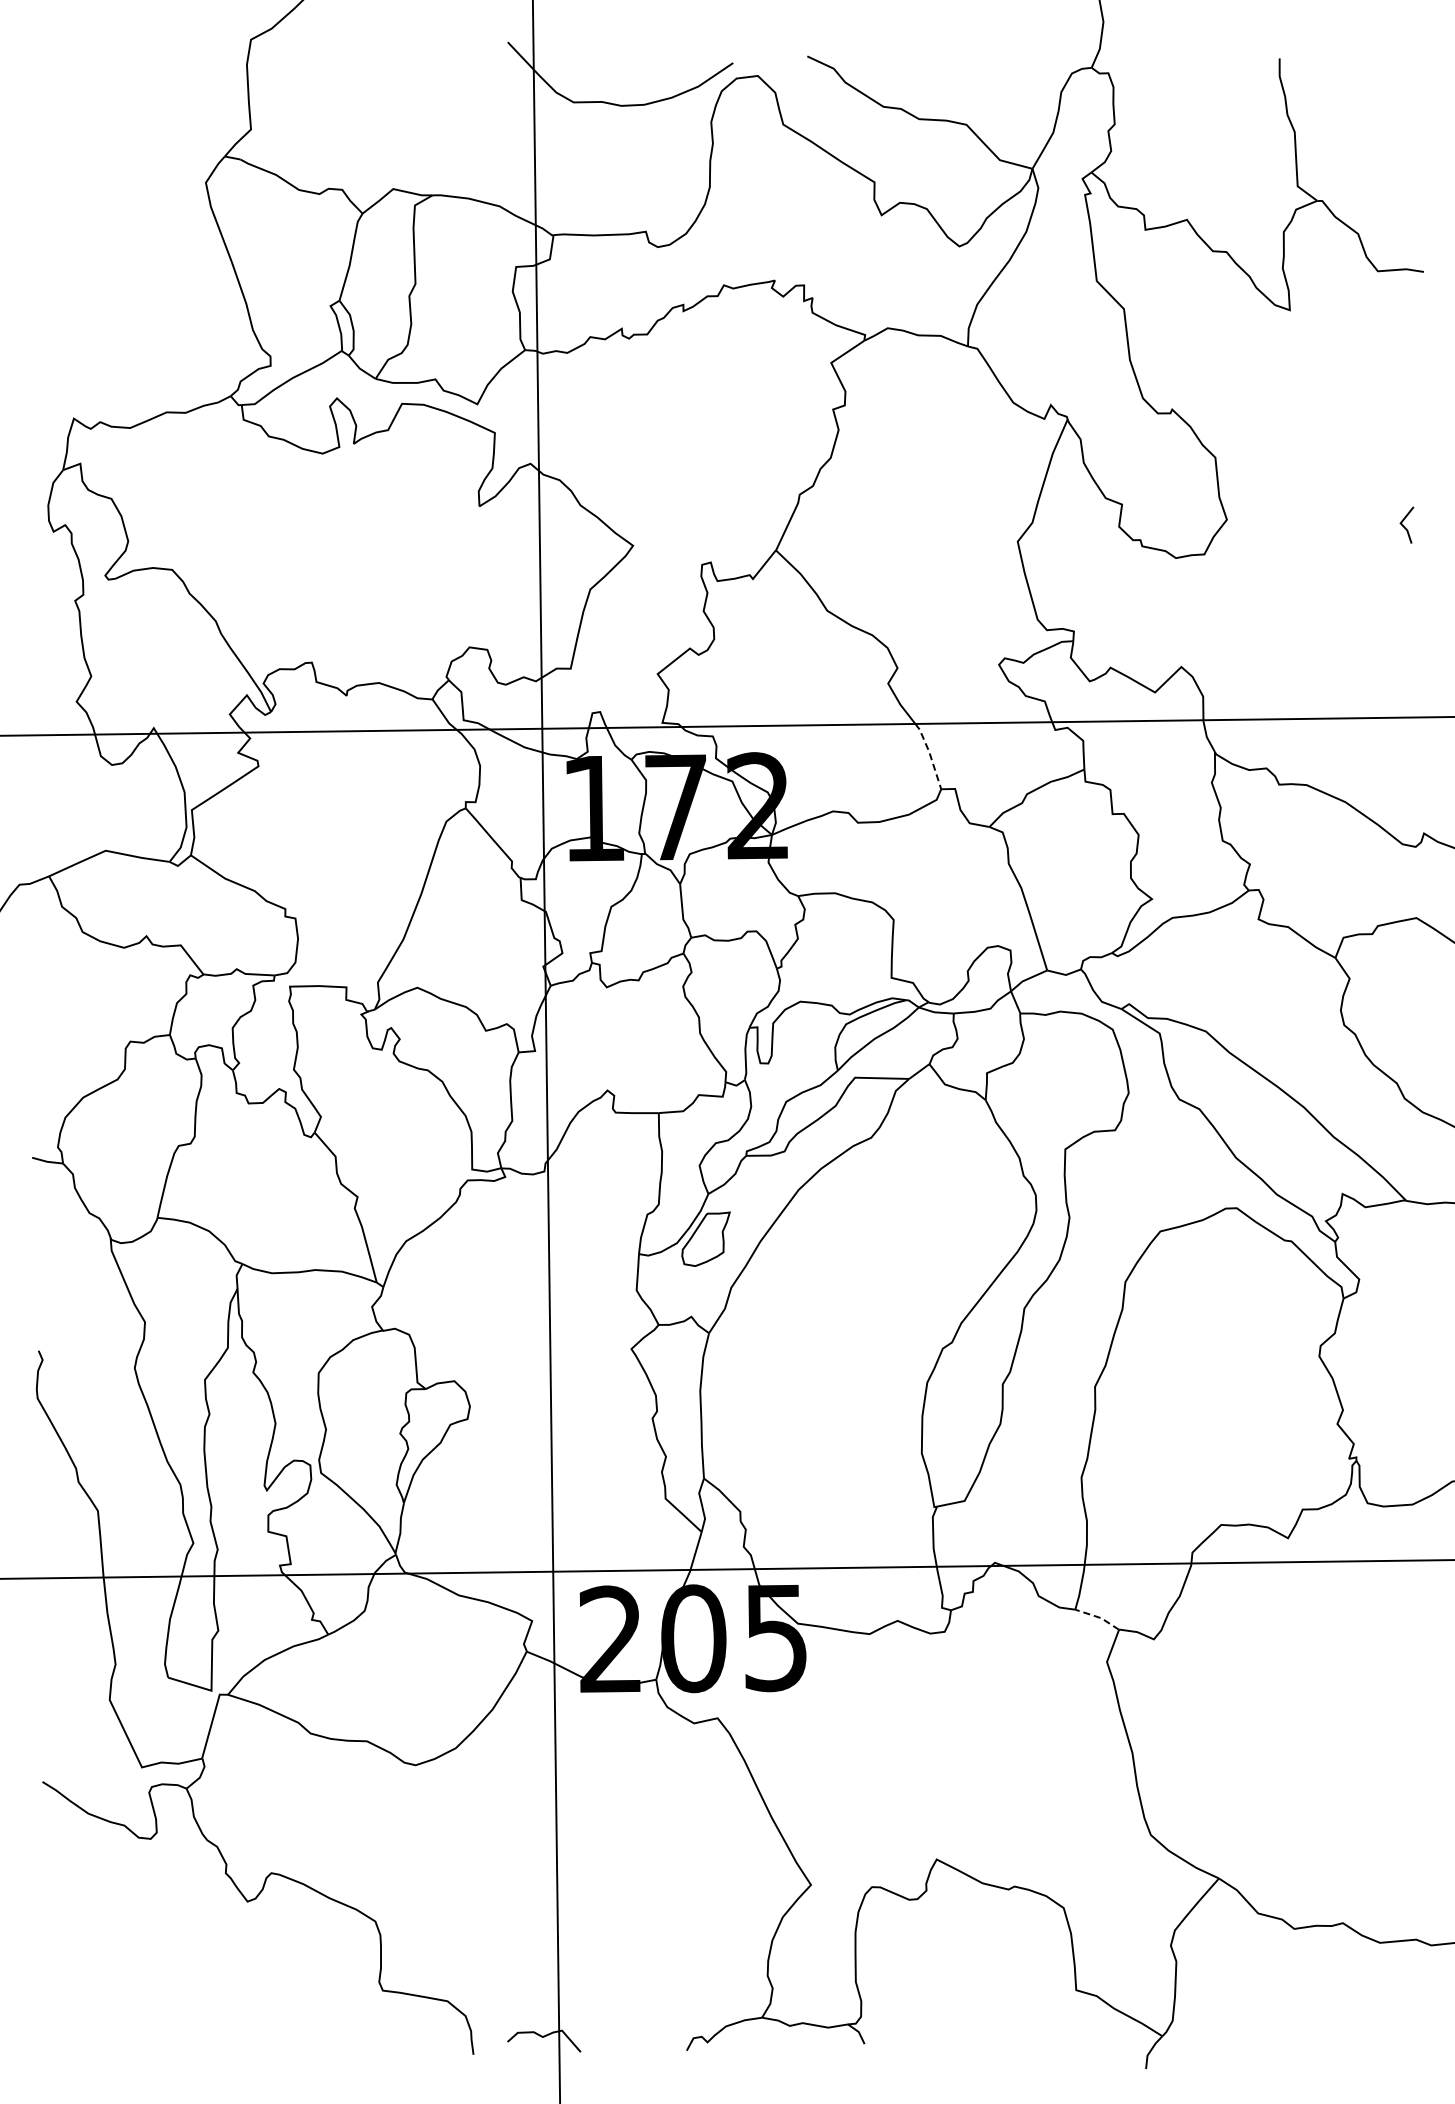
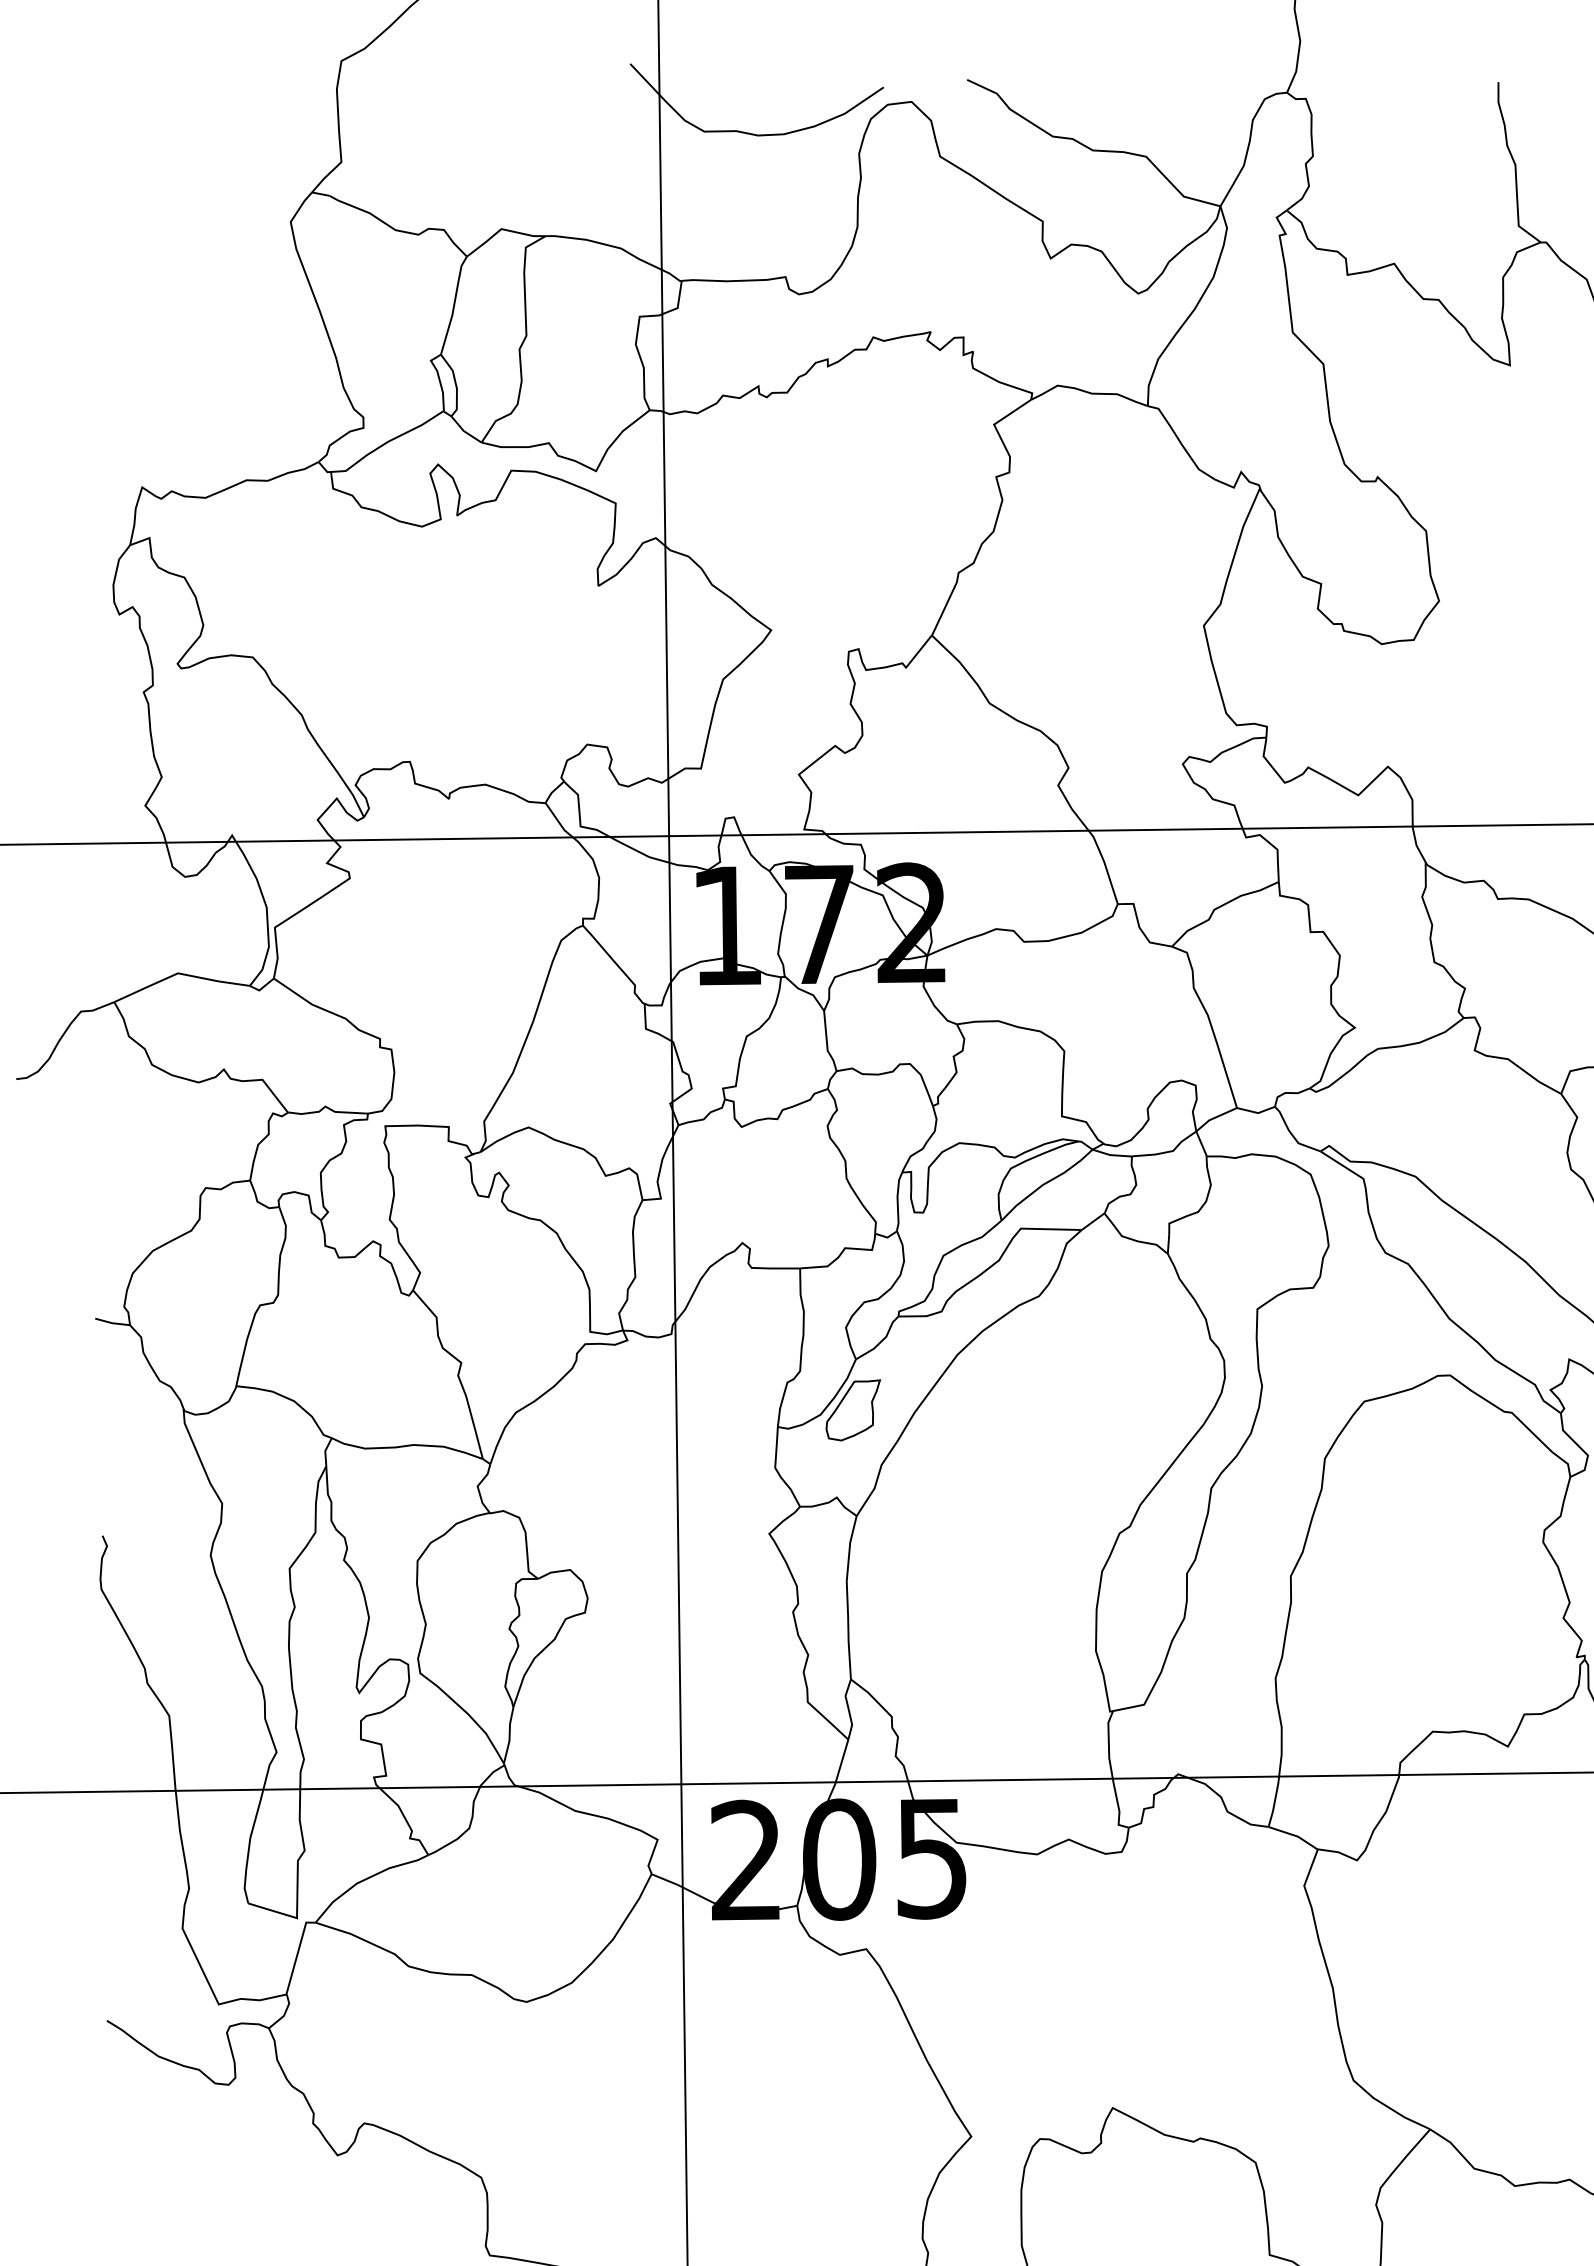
line: (930, 755) -> (1105, 866), dashed -> solid
line: (1099, 1617) -> (1295, 1835), dashed -> solid

